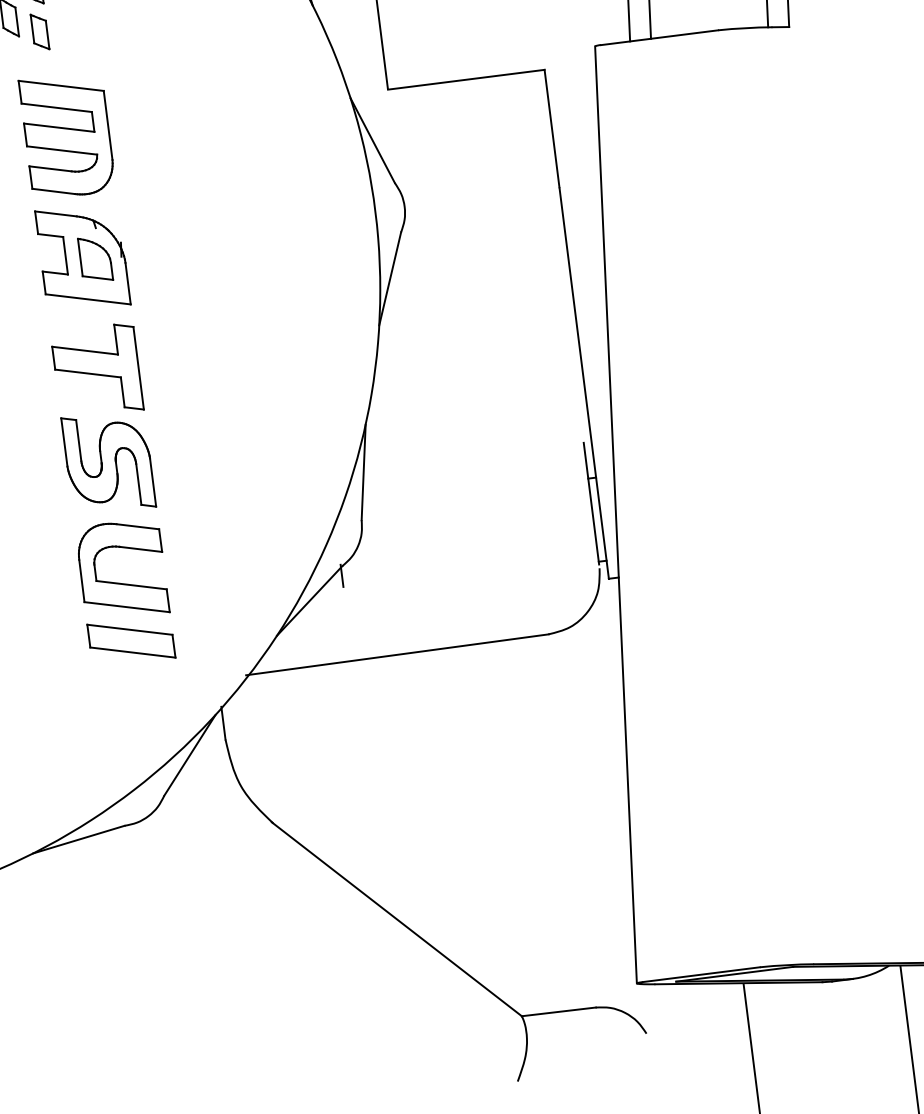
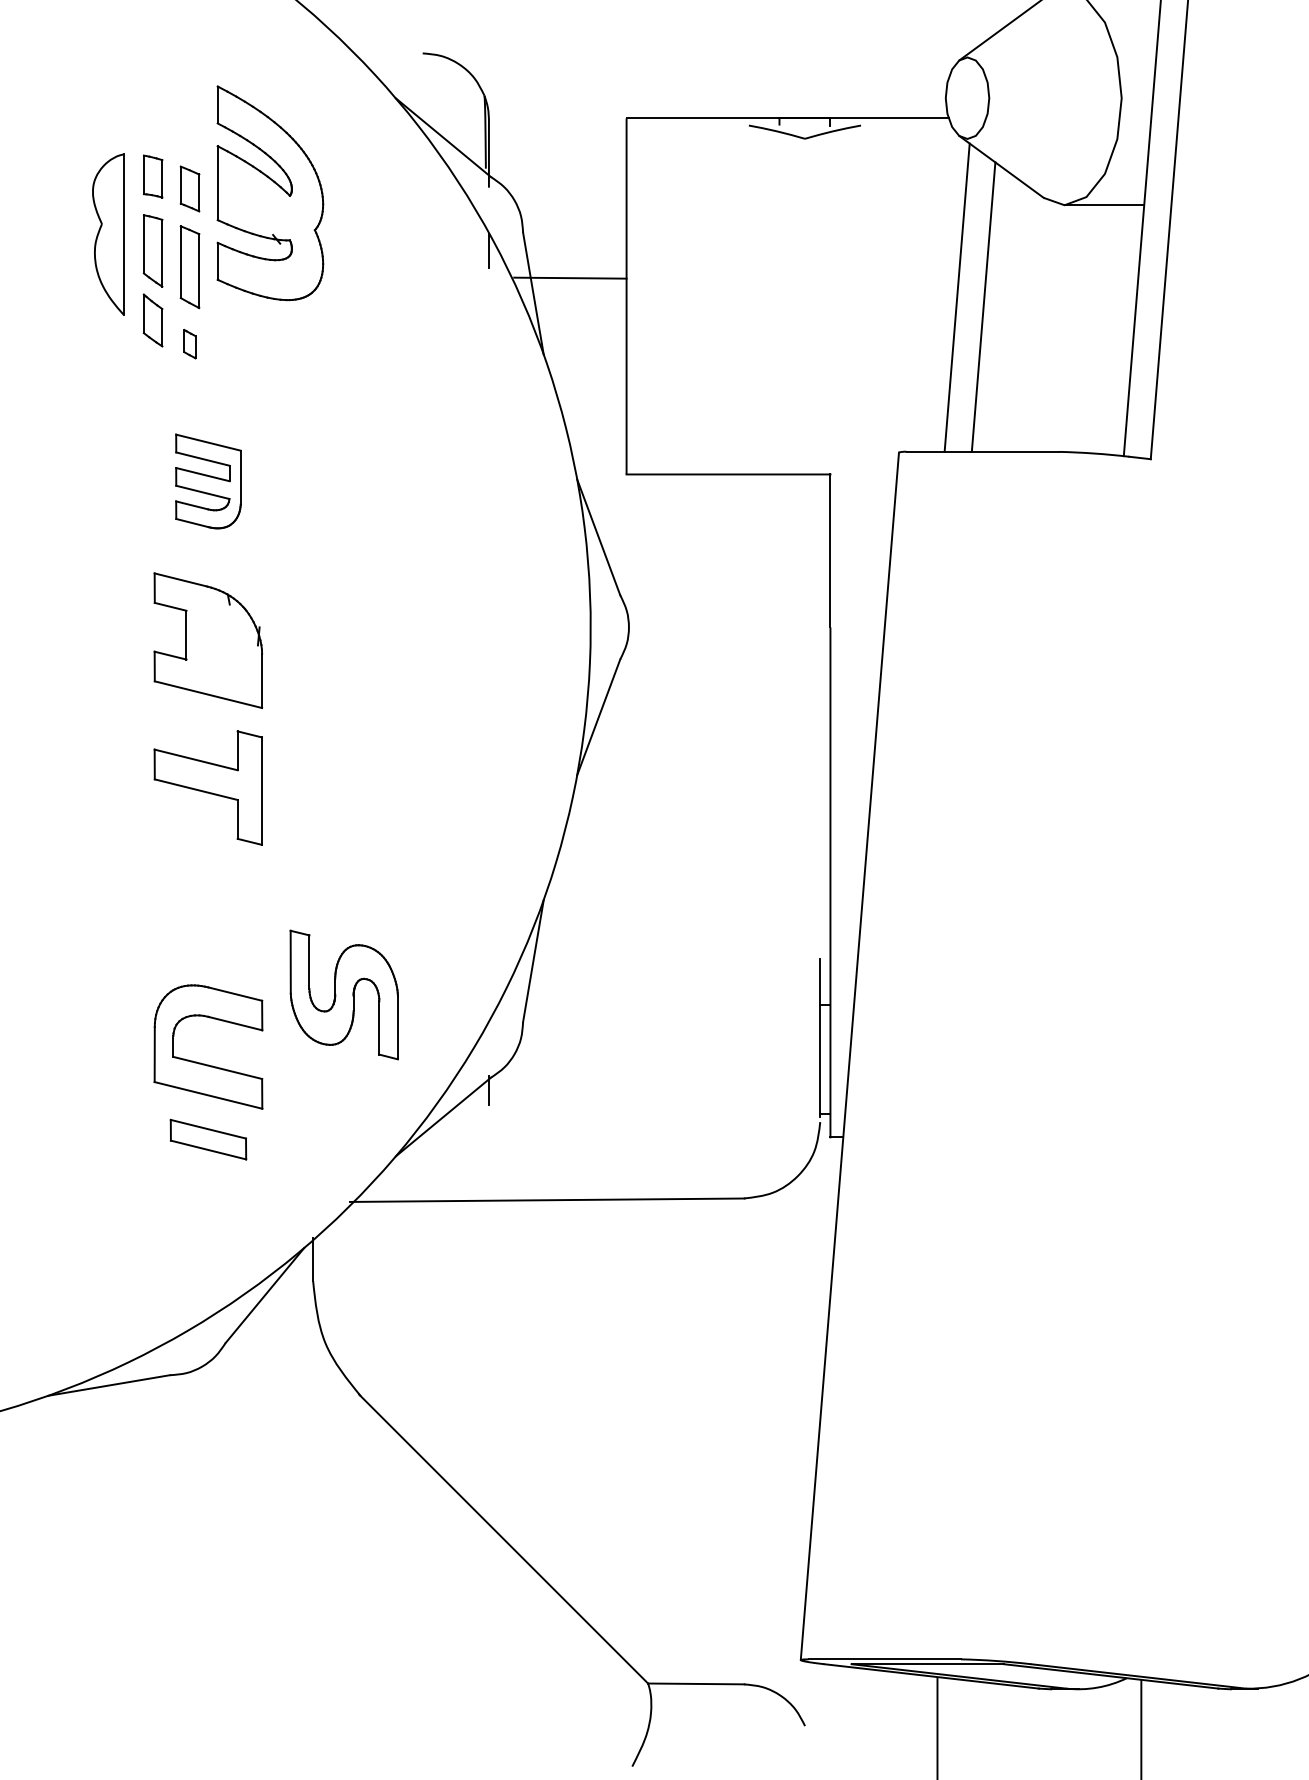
part: (39, 31) -> (189, 343), size x0.6
part: (67, 135) -> (208, 481), size x0.6
part: (95, 259) -> (224, 644), removed
part: (108, 462) -> (343, 994), moved
part: (131, 641) -> (208, 1139), size x0.7

